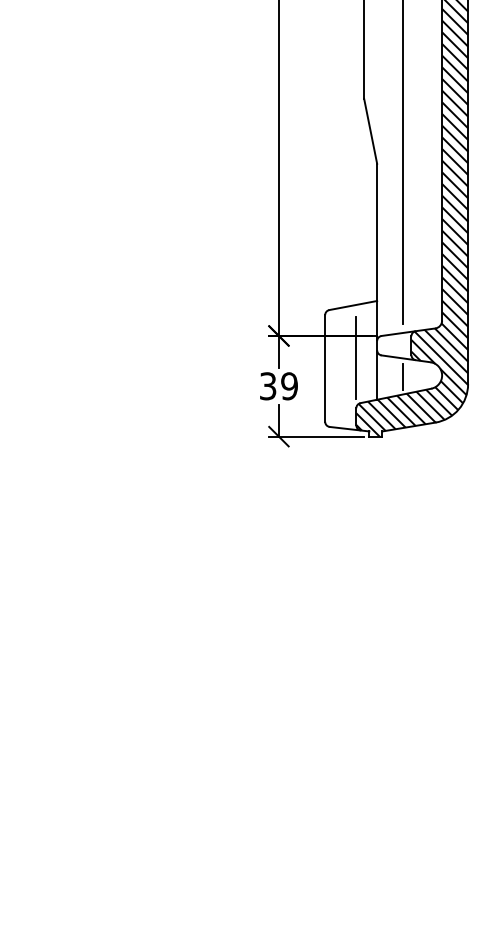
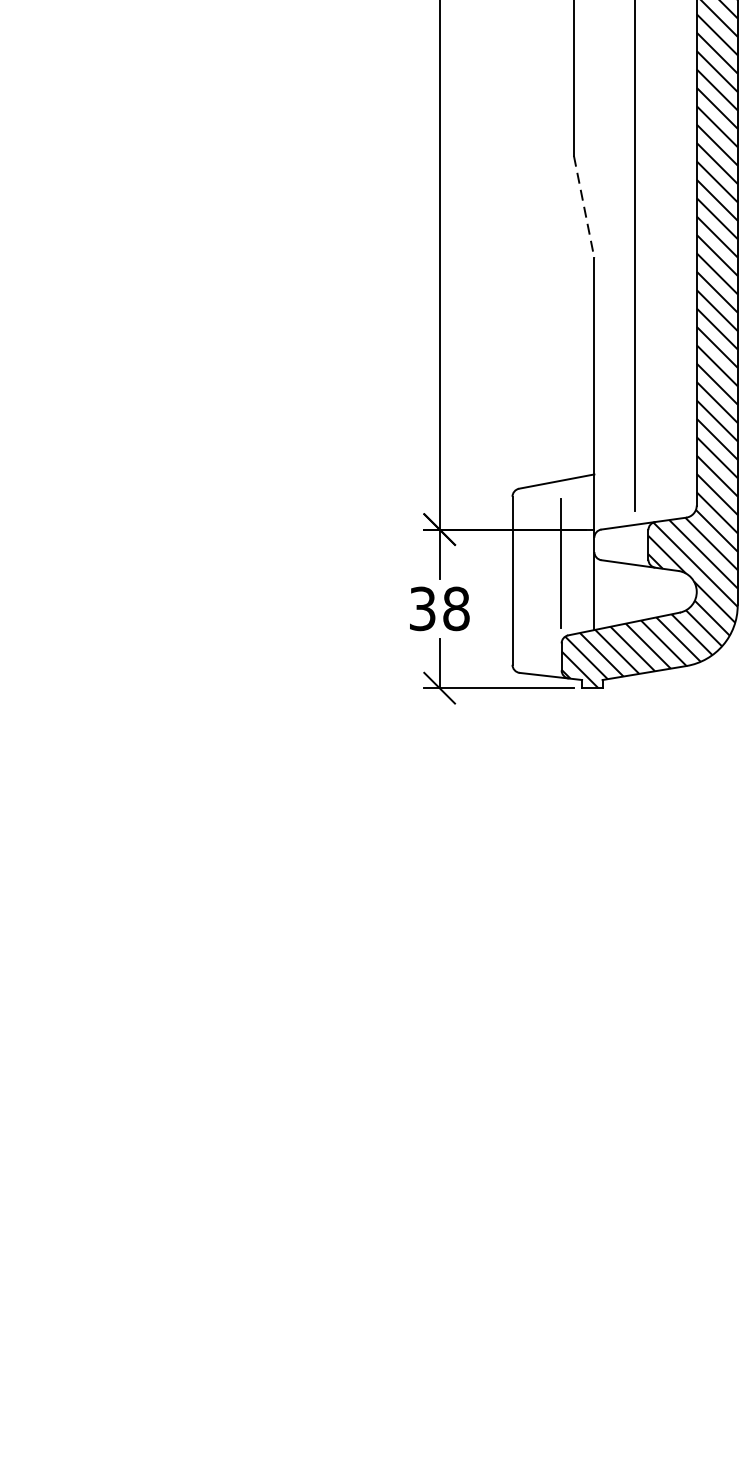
line: (370, 131) -> (583, 207), solid -> dashed
line: (403, 376) -> (635, 593), removed
text: (289, 386) -> (456, 609), 39 -> 38

